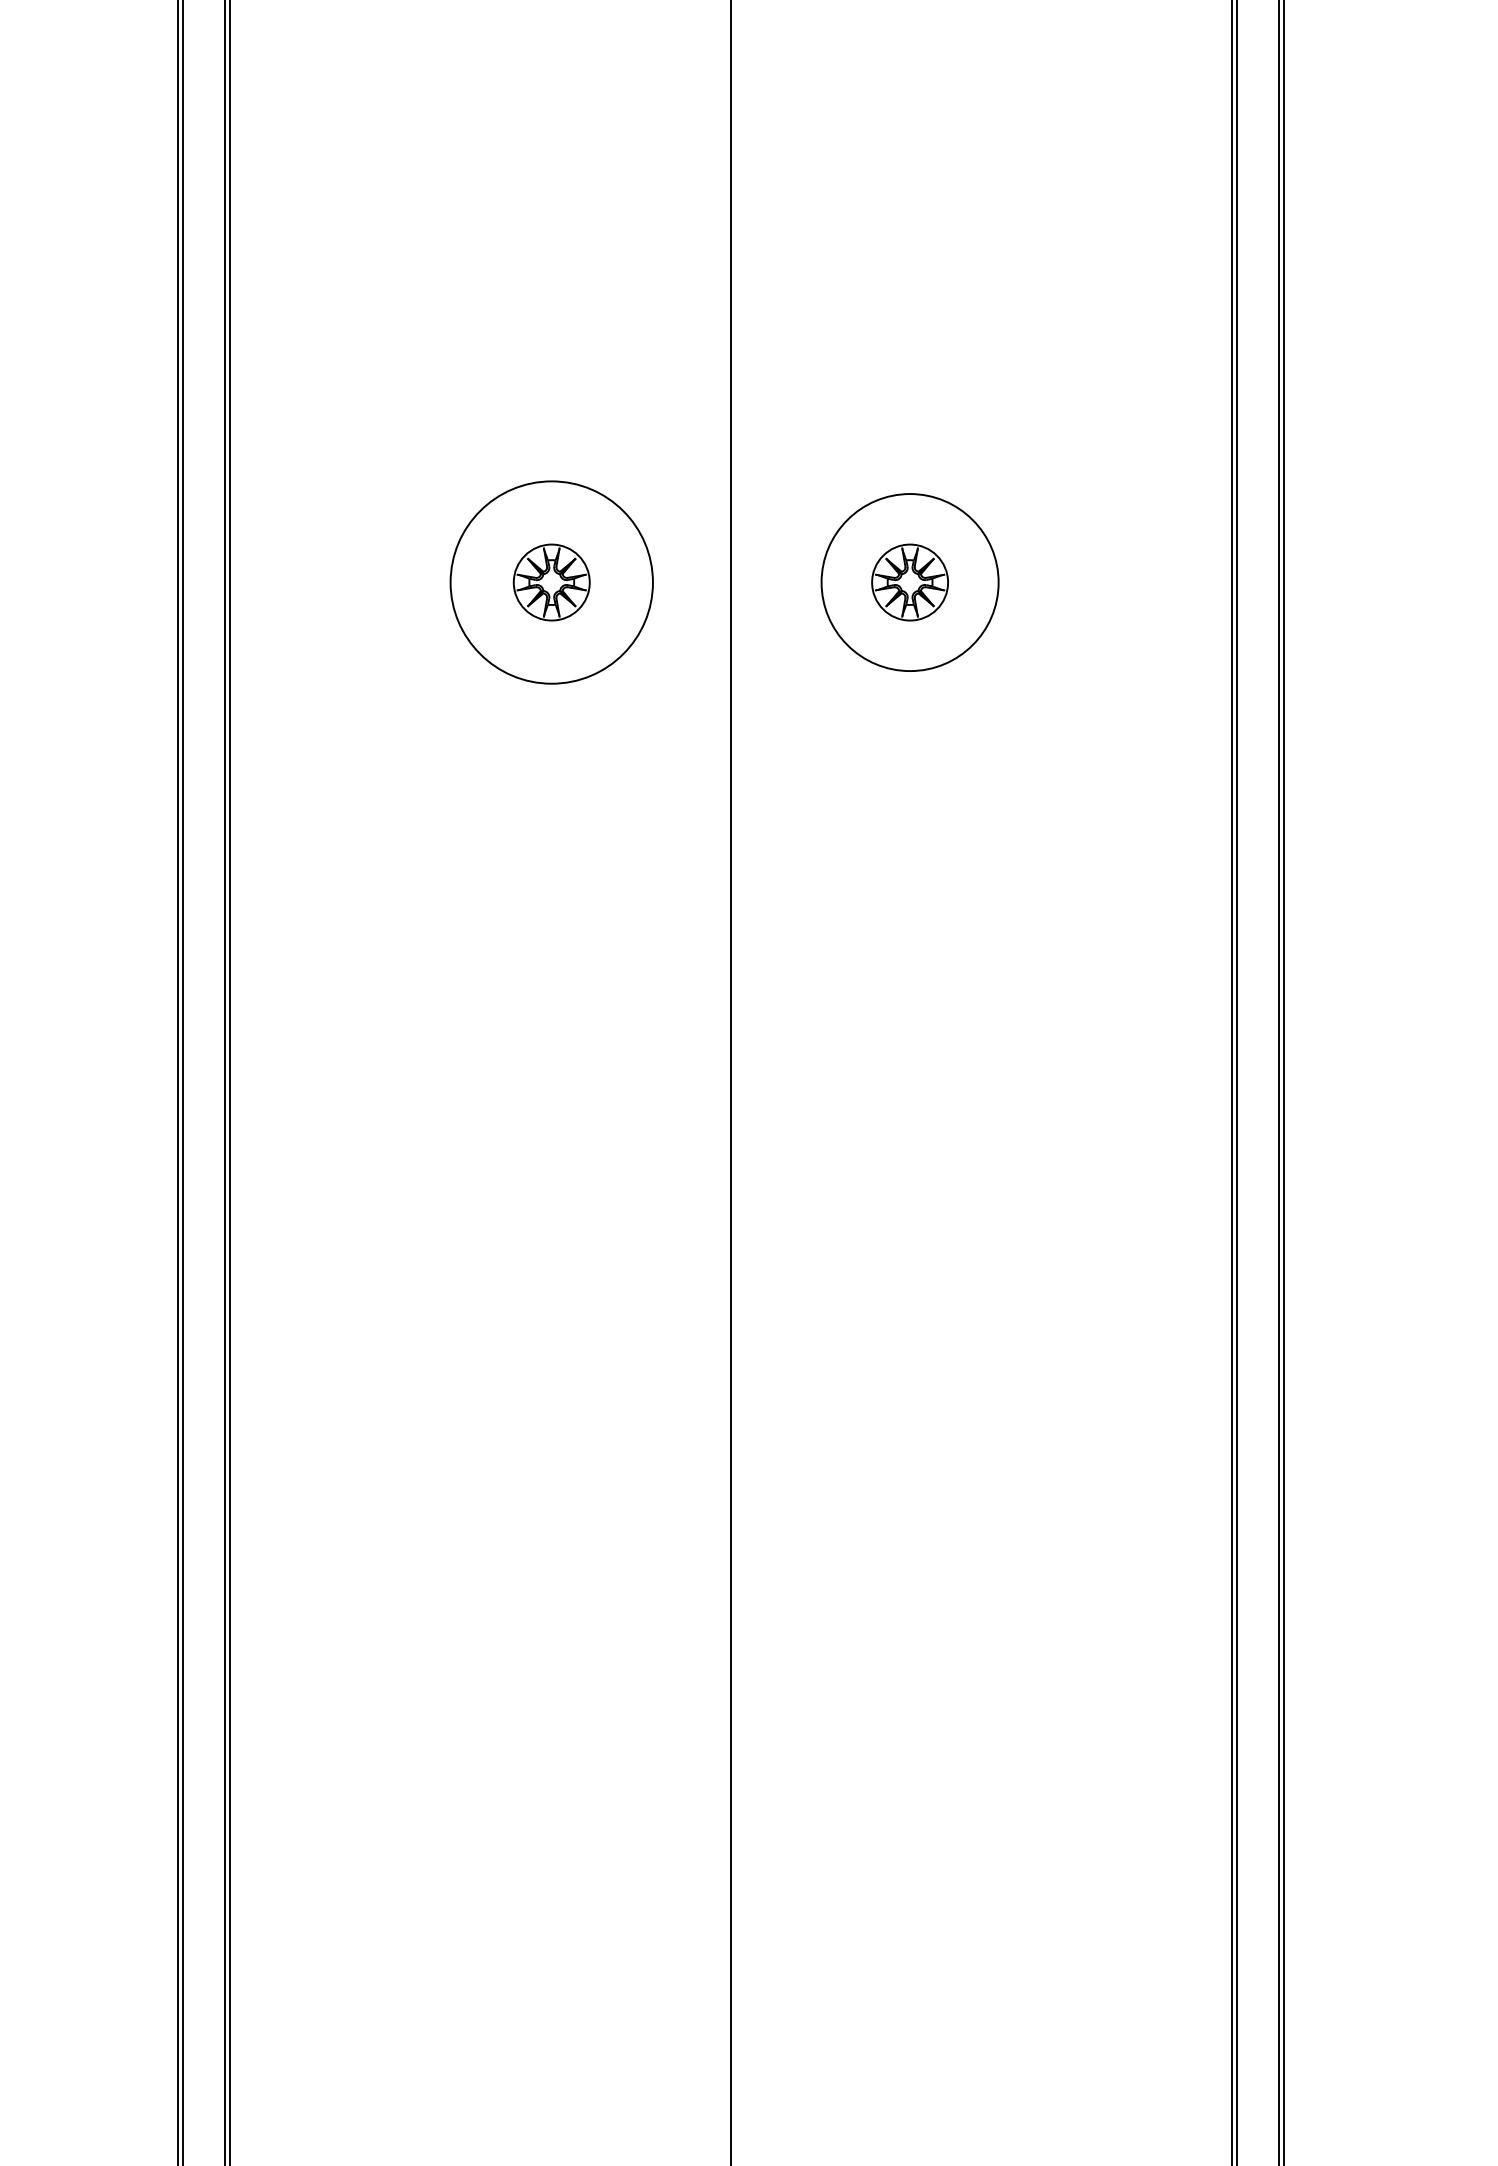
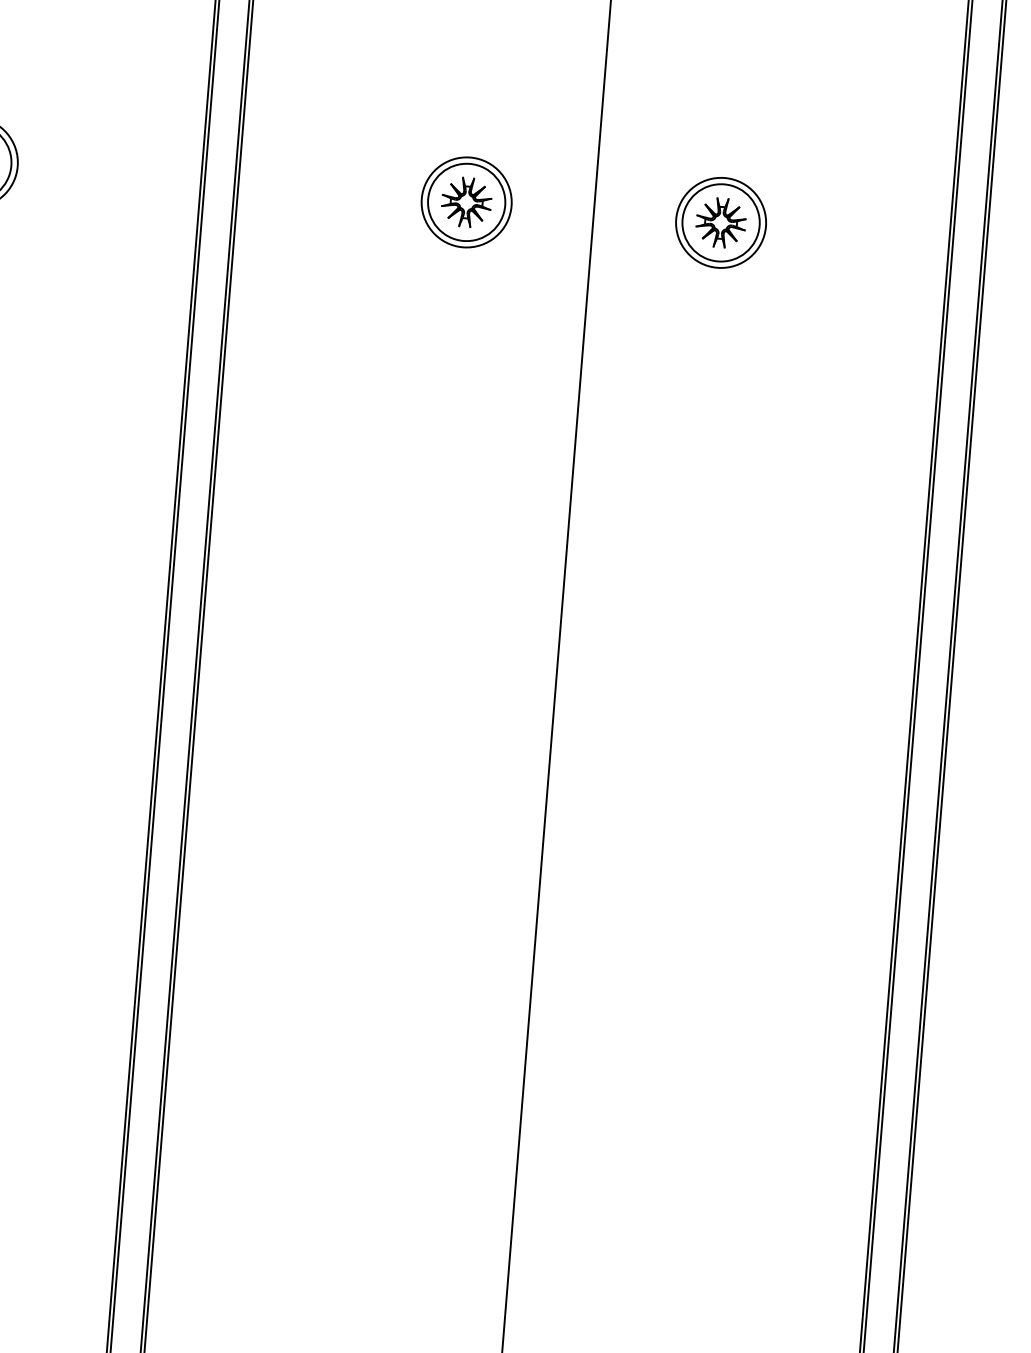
circle: (551, 582) -> (466, 202), size x0.62
circle: (551, 582) -> (466, 202), size x1.43
circle: (909, 582) -> (720, 222), size x0.71
circle: (909, 582) -> (720, 222), size x1.43

